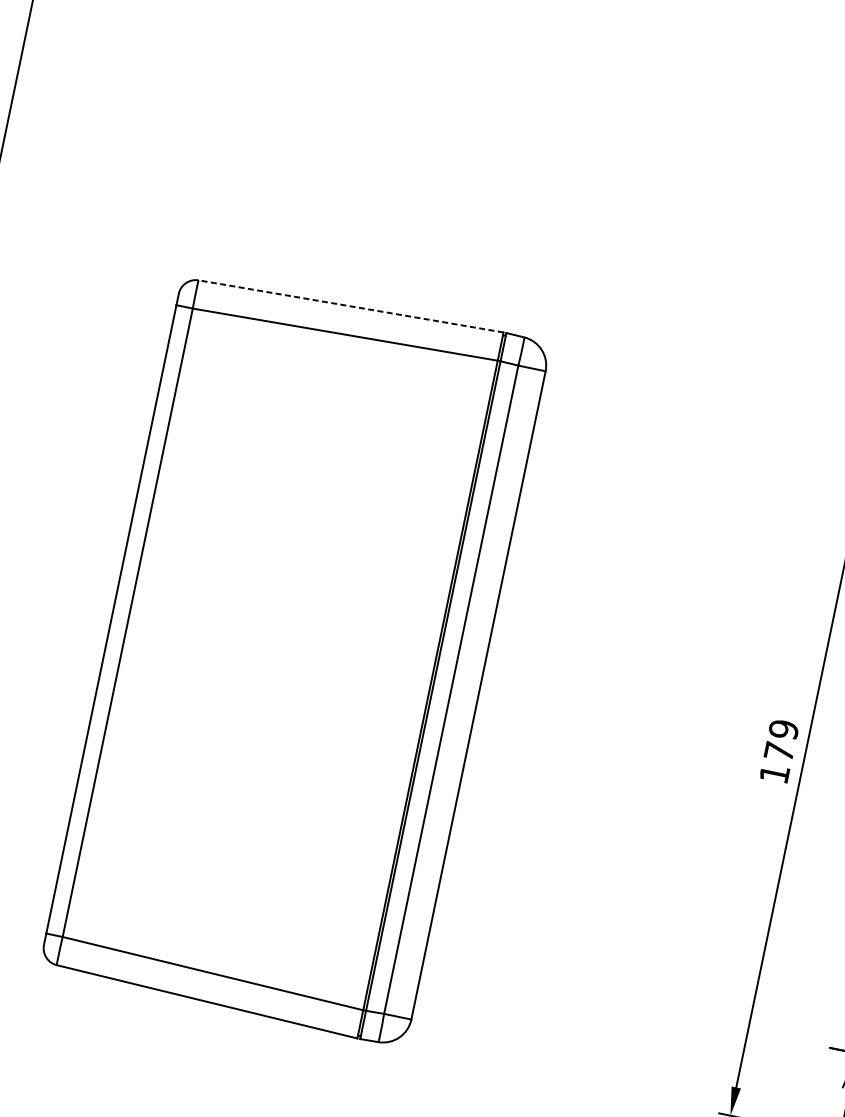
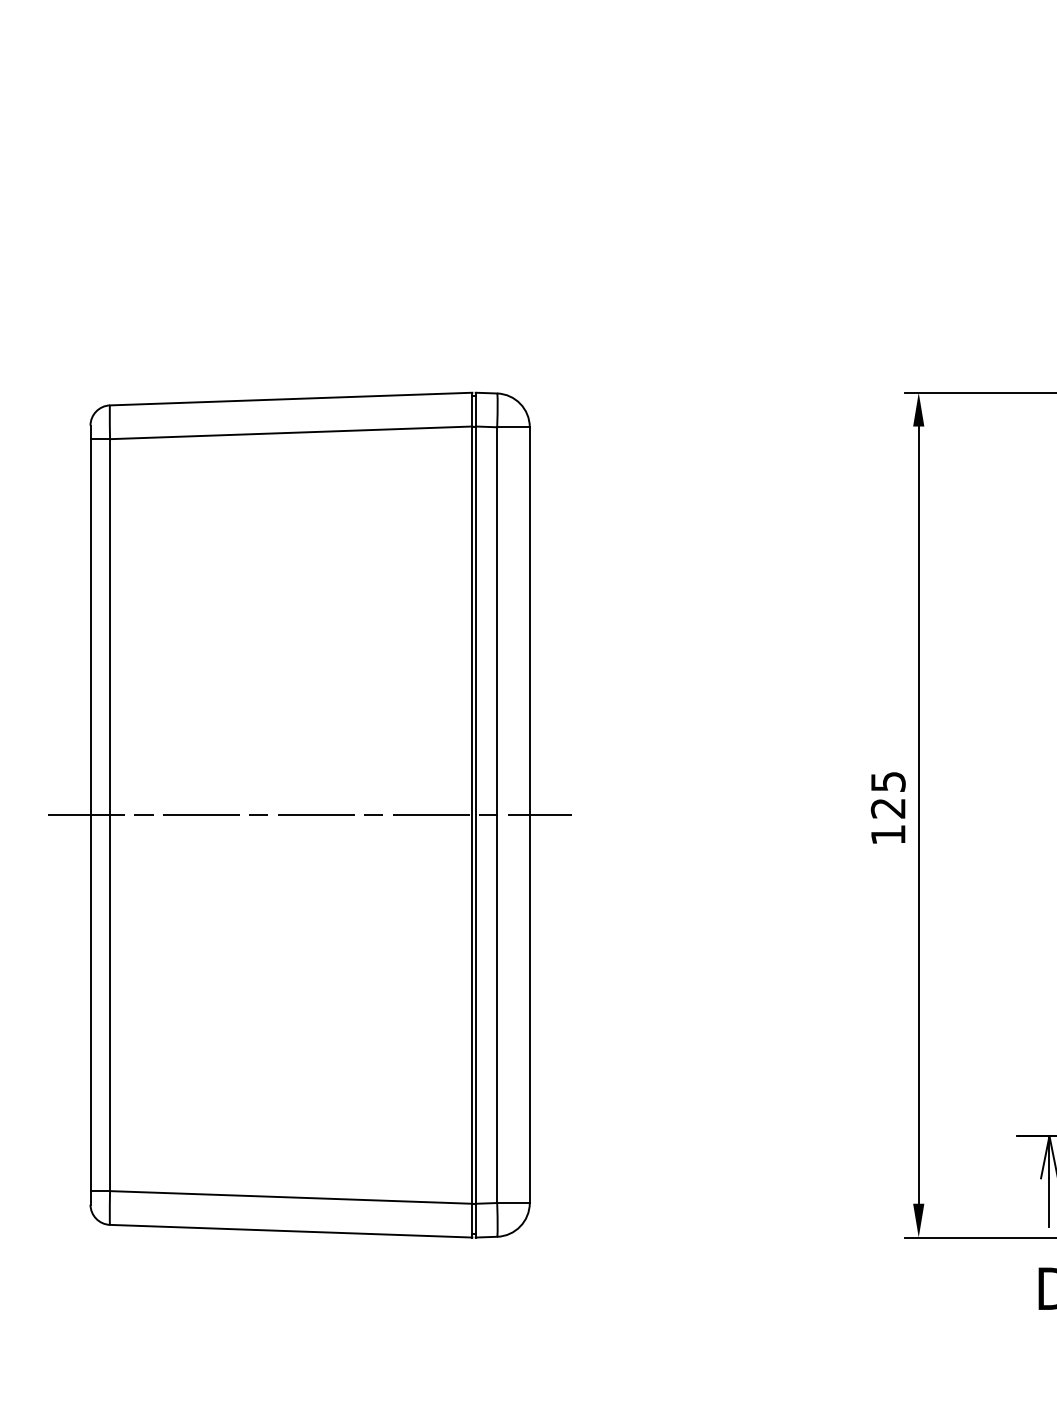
line: (350, 306) -> (290, 399), dashed -> solid
line: (295, 657) -> (310, 815), added
text: (781, 740) -> (887, 794), 179 -> 125

